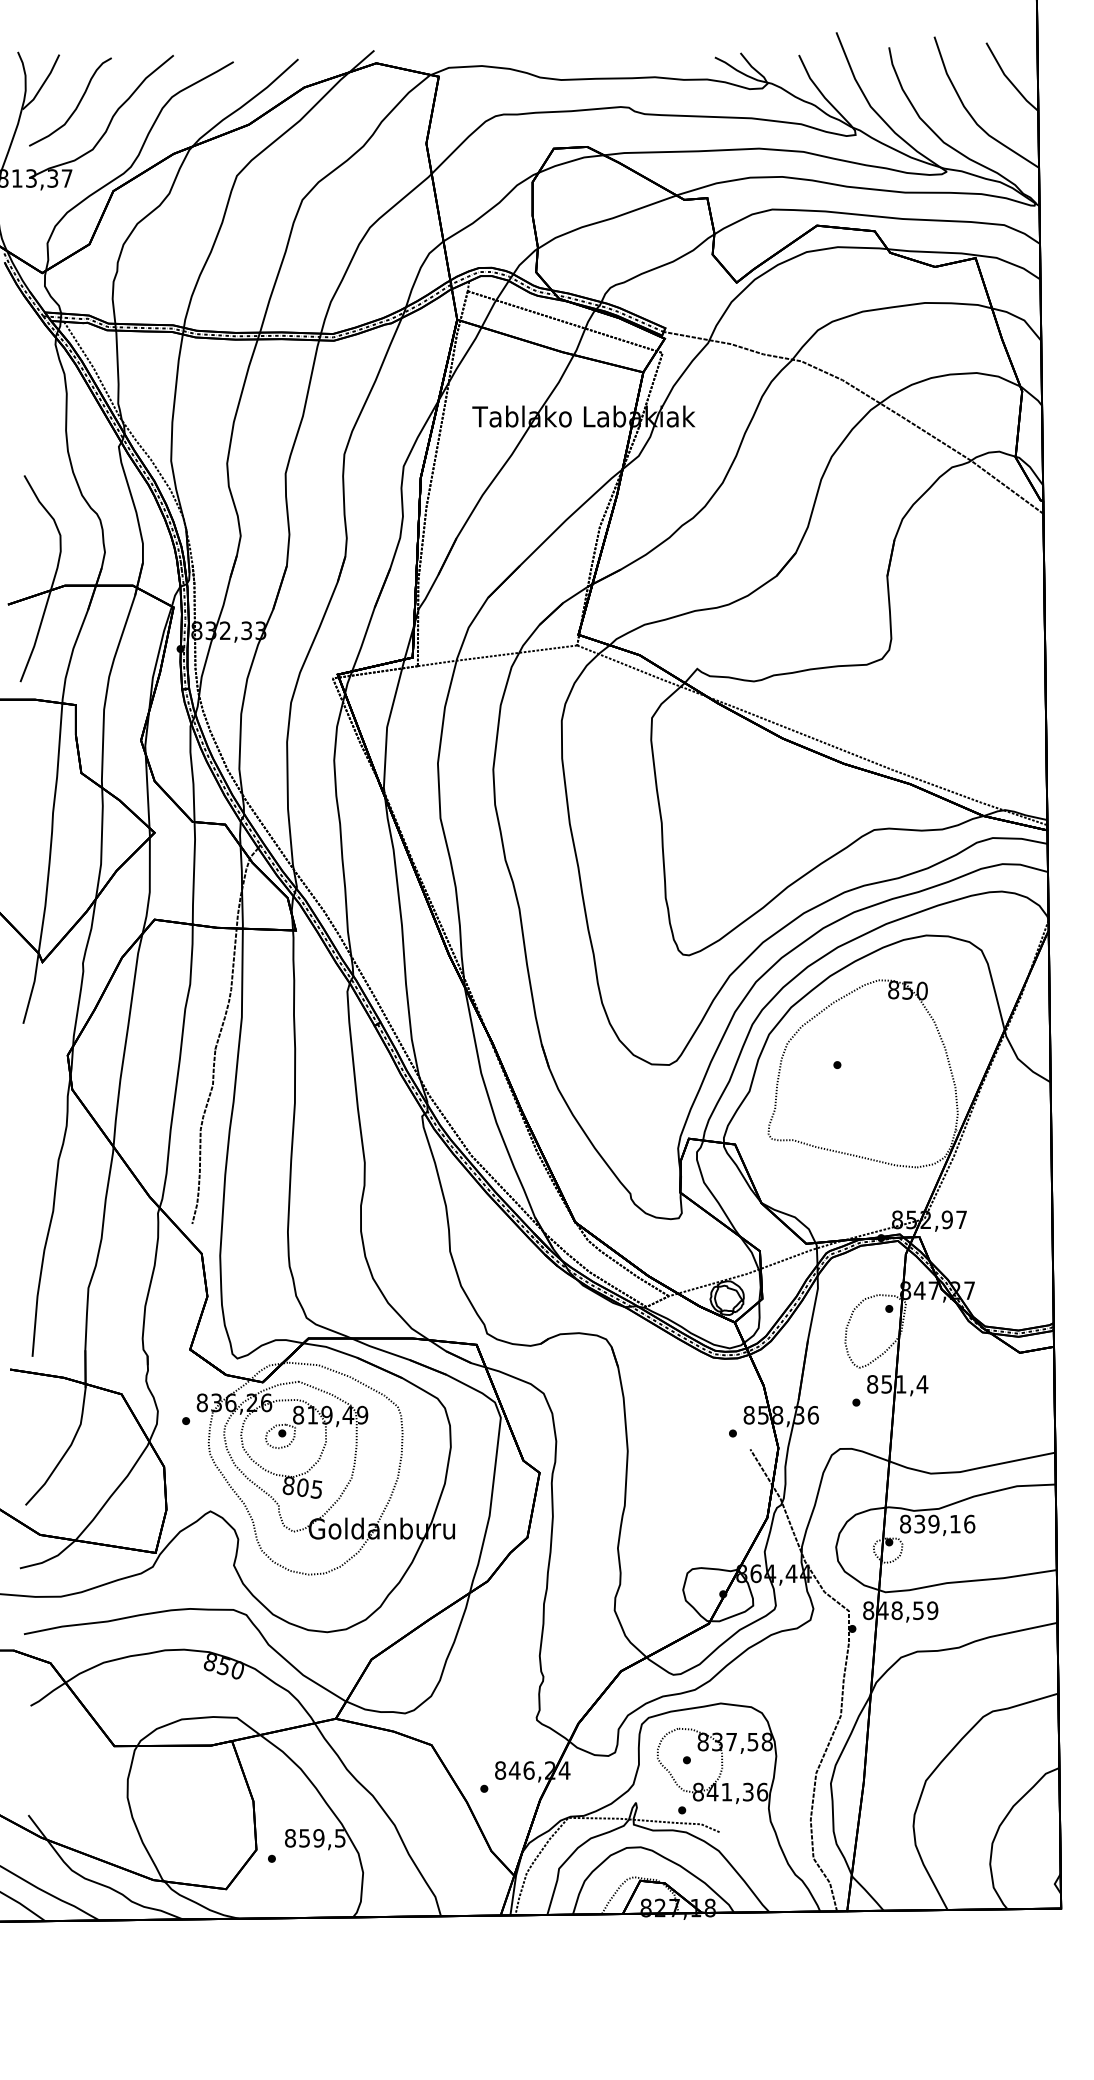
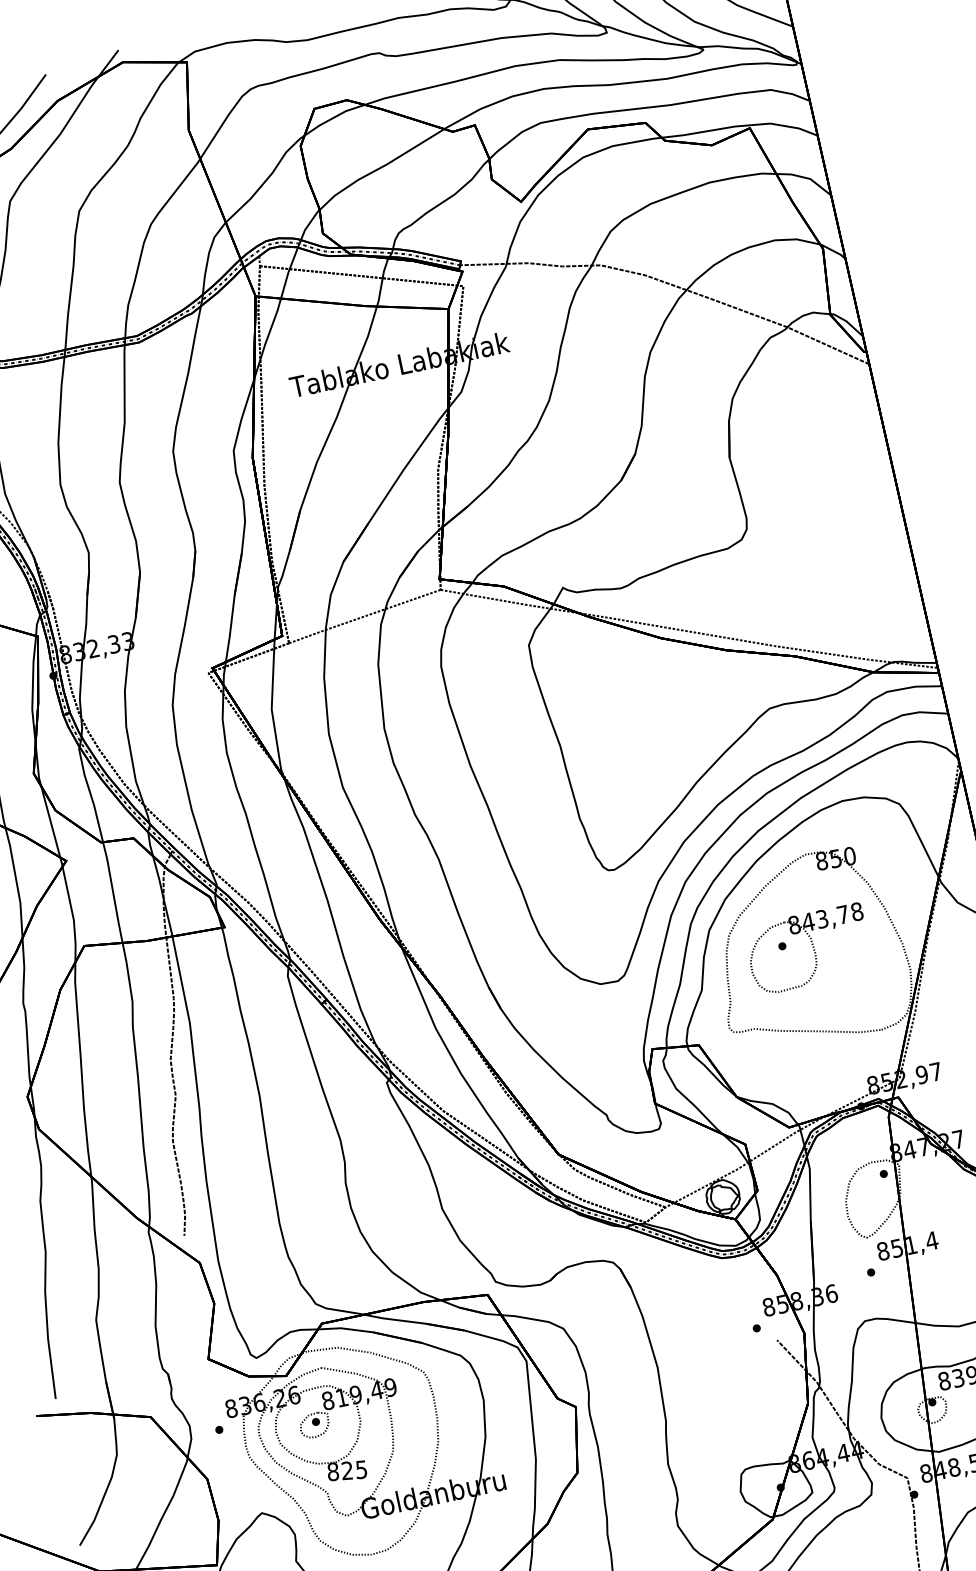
part: (862, 1073) -> (808, 949), added
text: (302, 1487) -> (346, 1470), 805 -> 825

